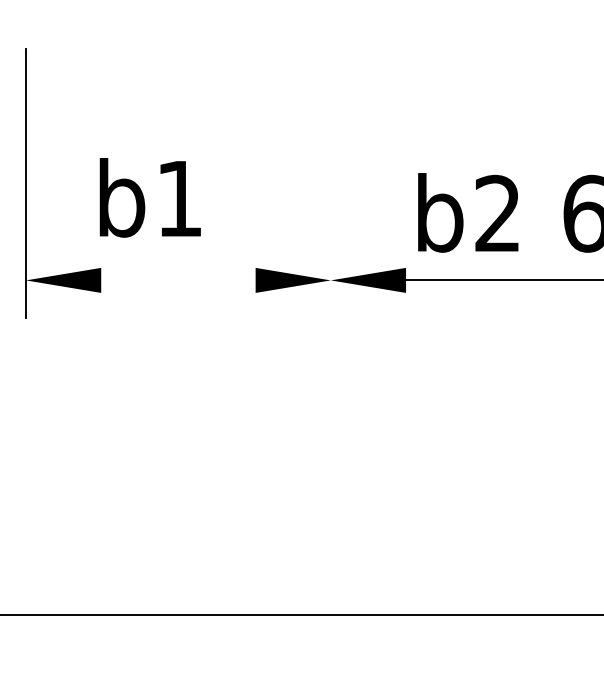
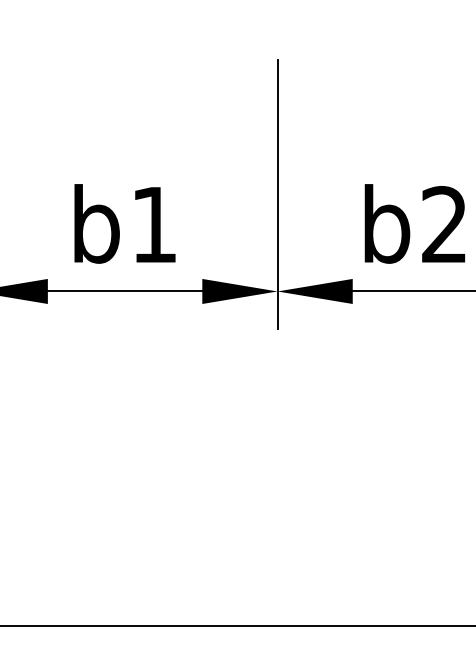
line: (330, 183) -> (277, 194), added
text: (149, 197) -> (124, 223), moved
line: (178, 280) -> (125, 291), added

